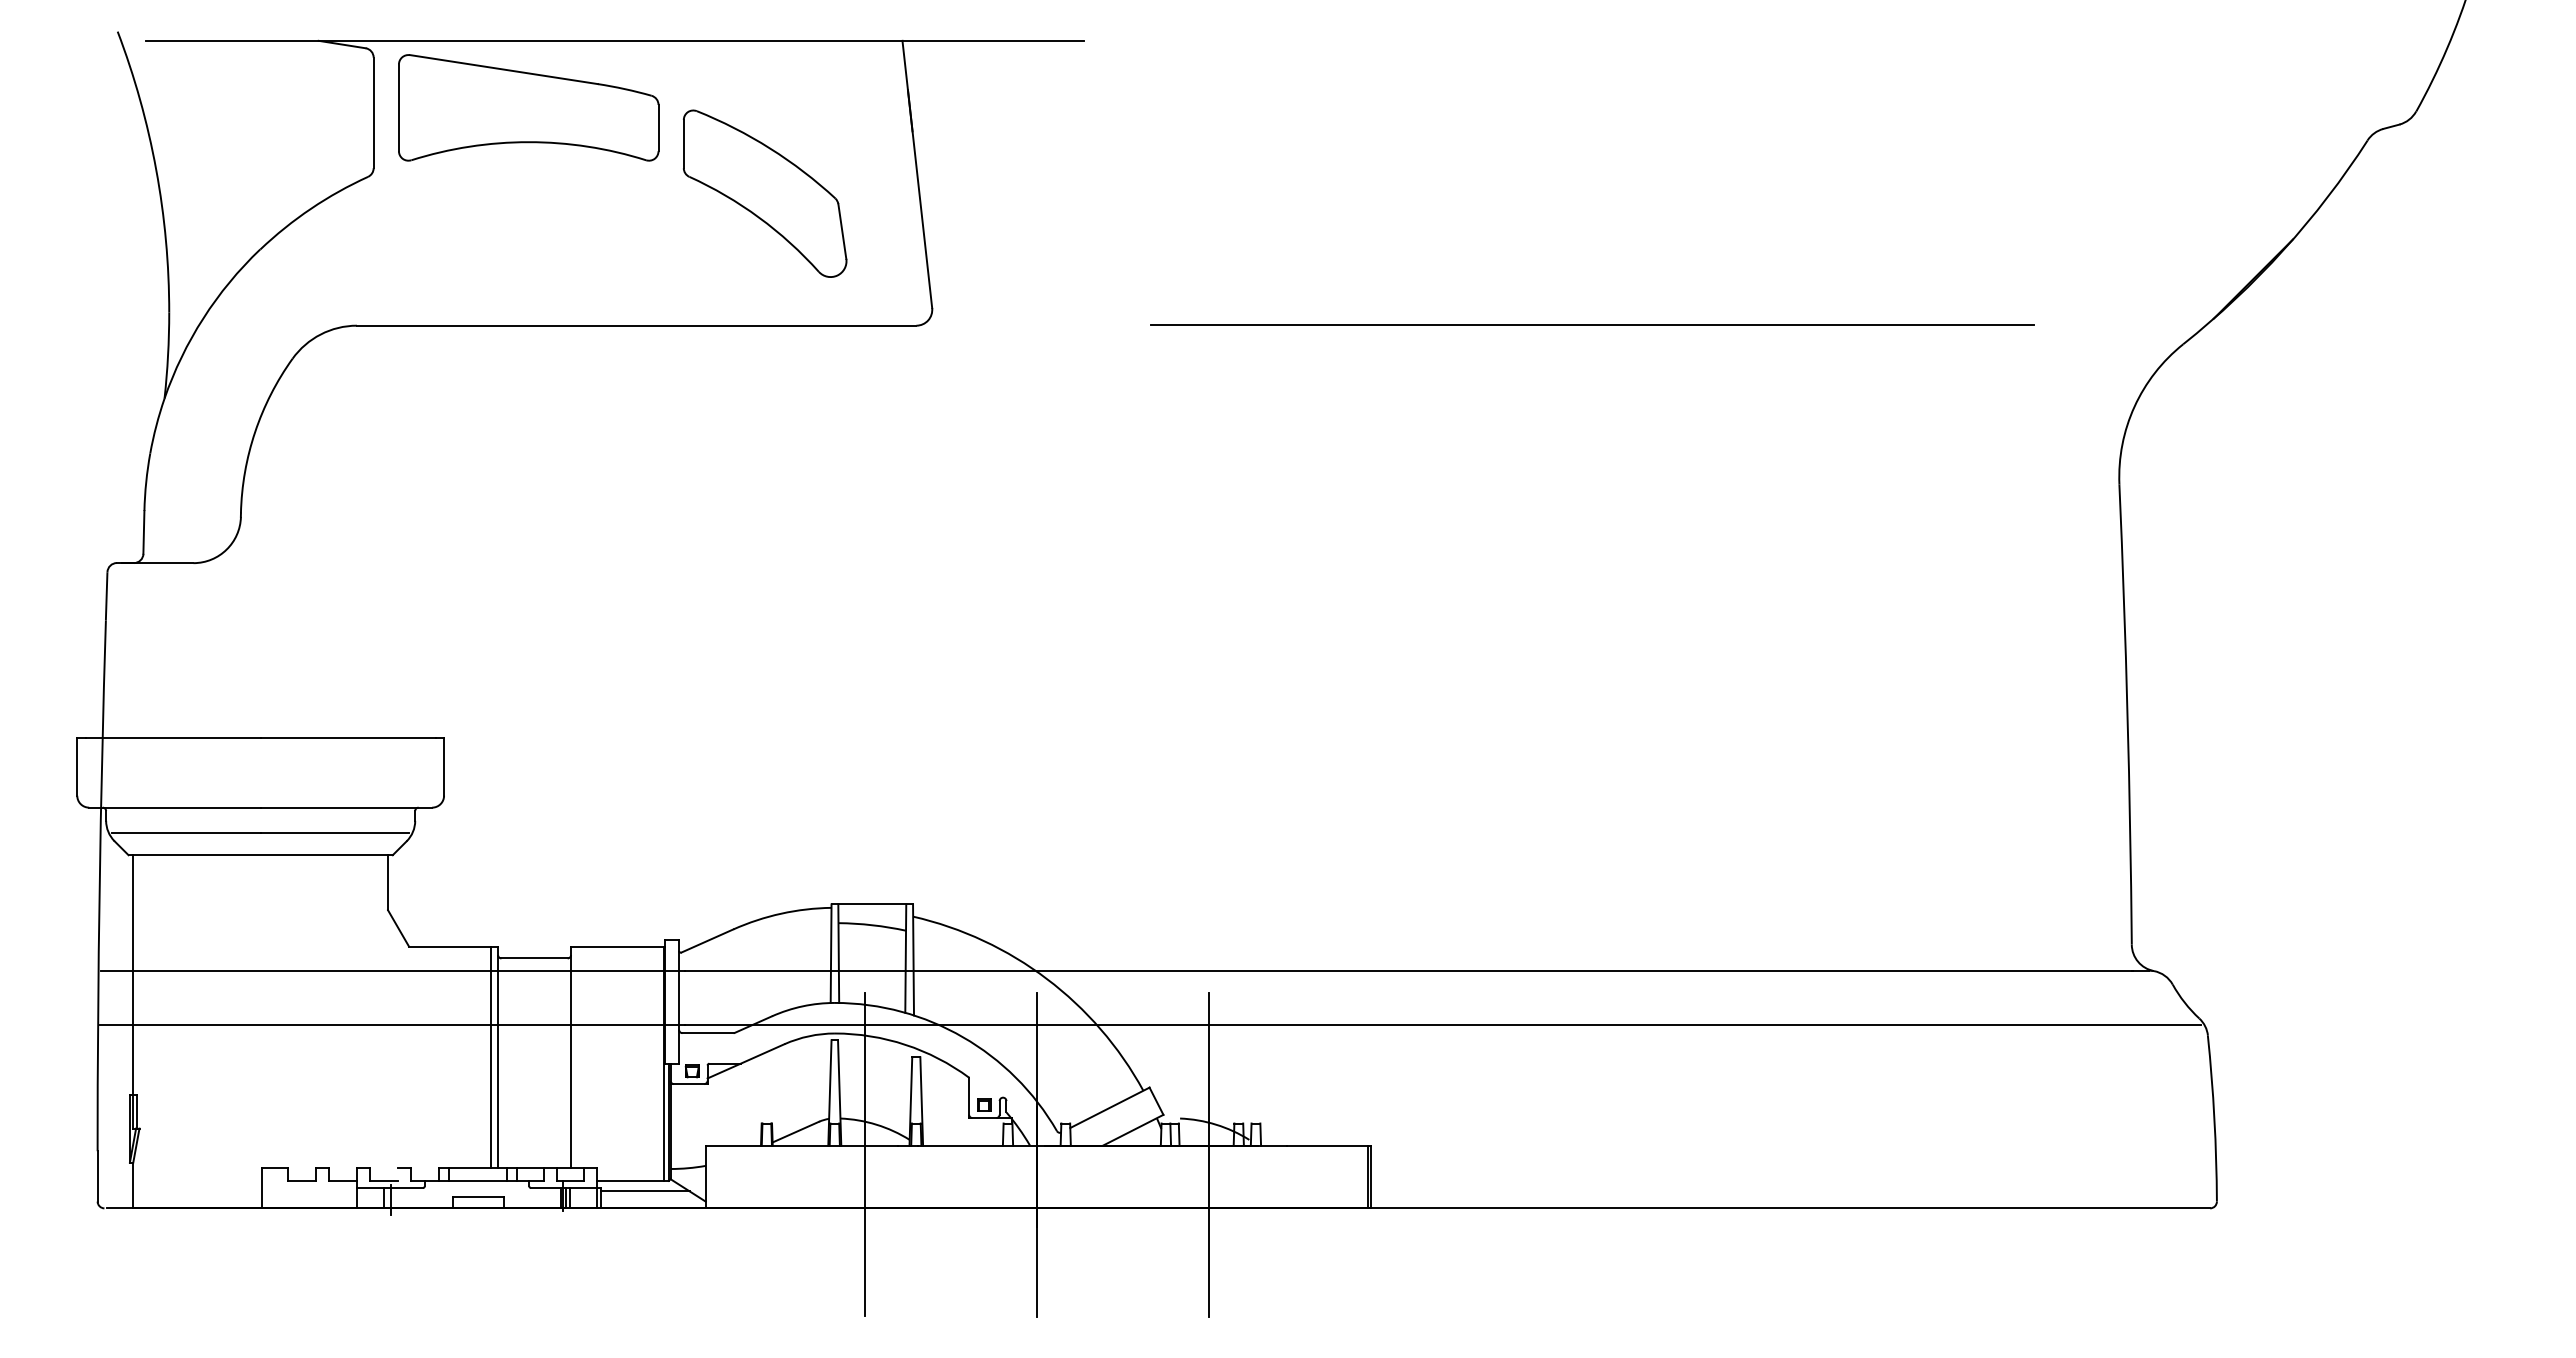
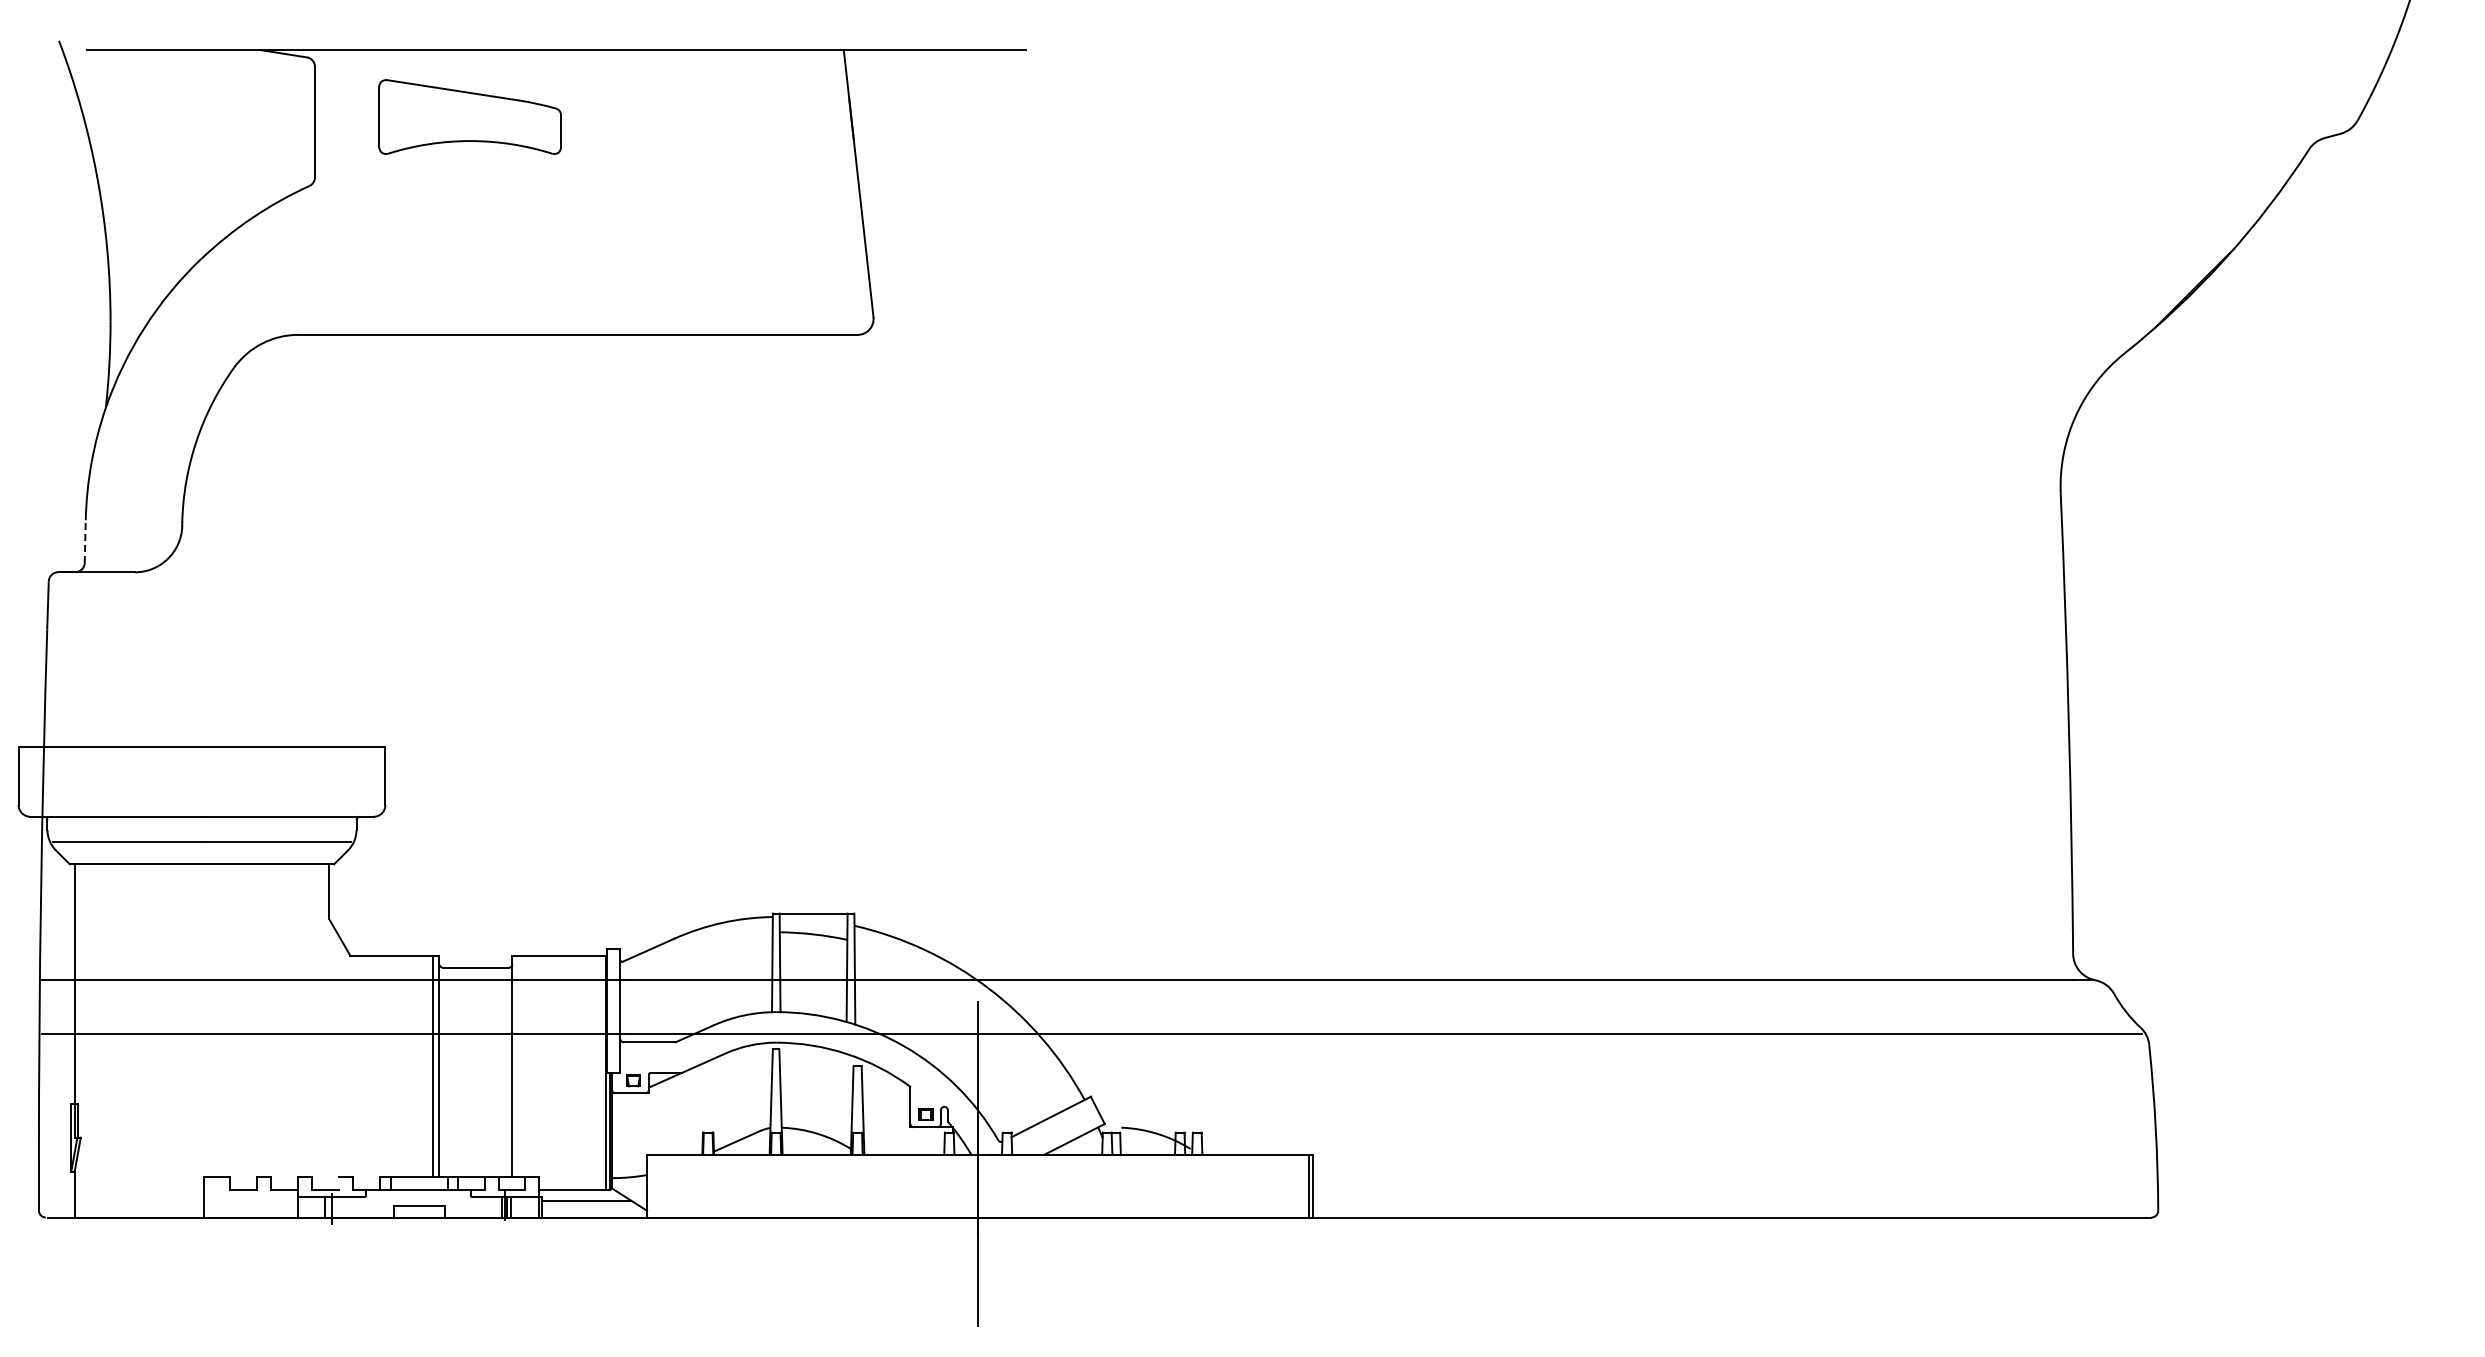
part: (528, 107) -> (469, 116), size x0.7
part: (765, 193) -> (706, 202), removed
line: (1592, 325) -> (1533, 334), removed
line: (143, 531) -> (84, 540), solid -> dashed
line: (864, 1154) -> (805, 1163), removed
line: (1209, 1155) -> (1150, 1164), removed

